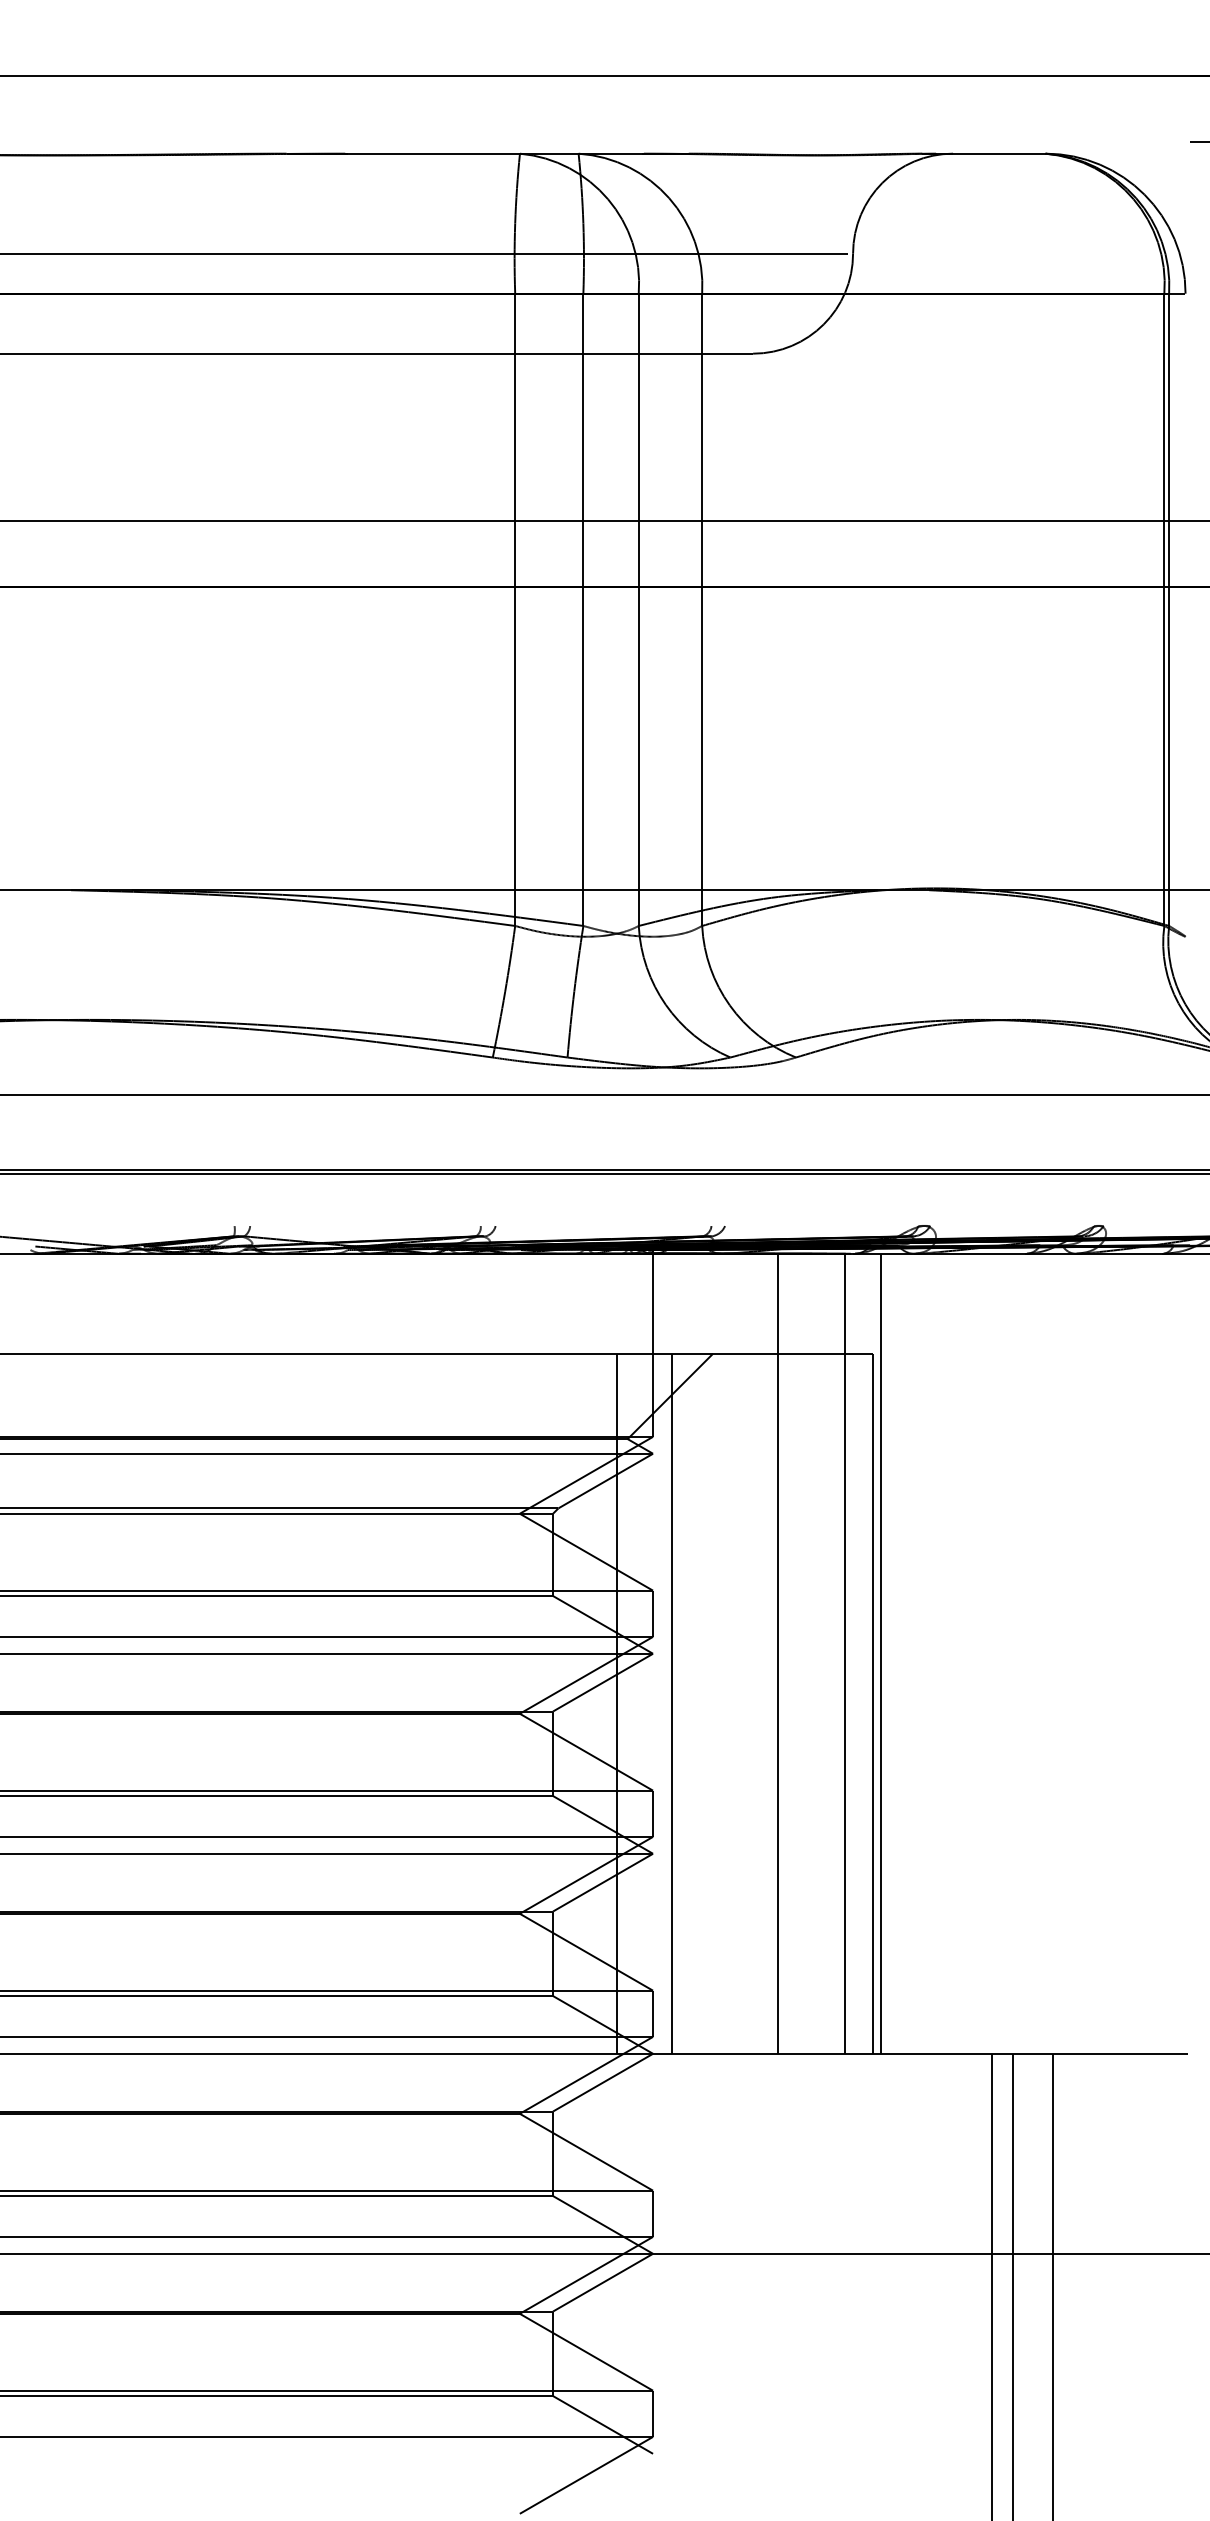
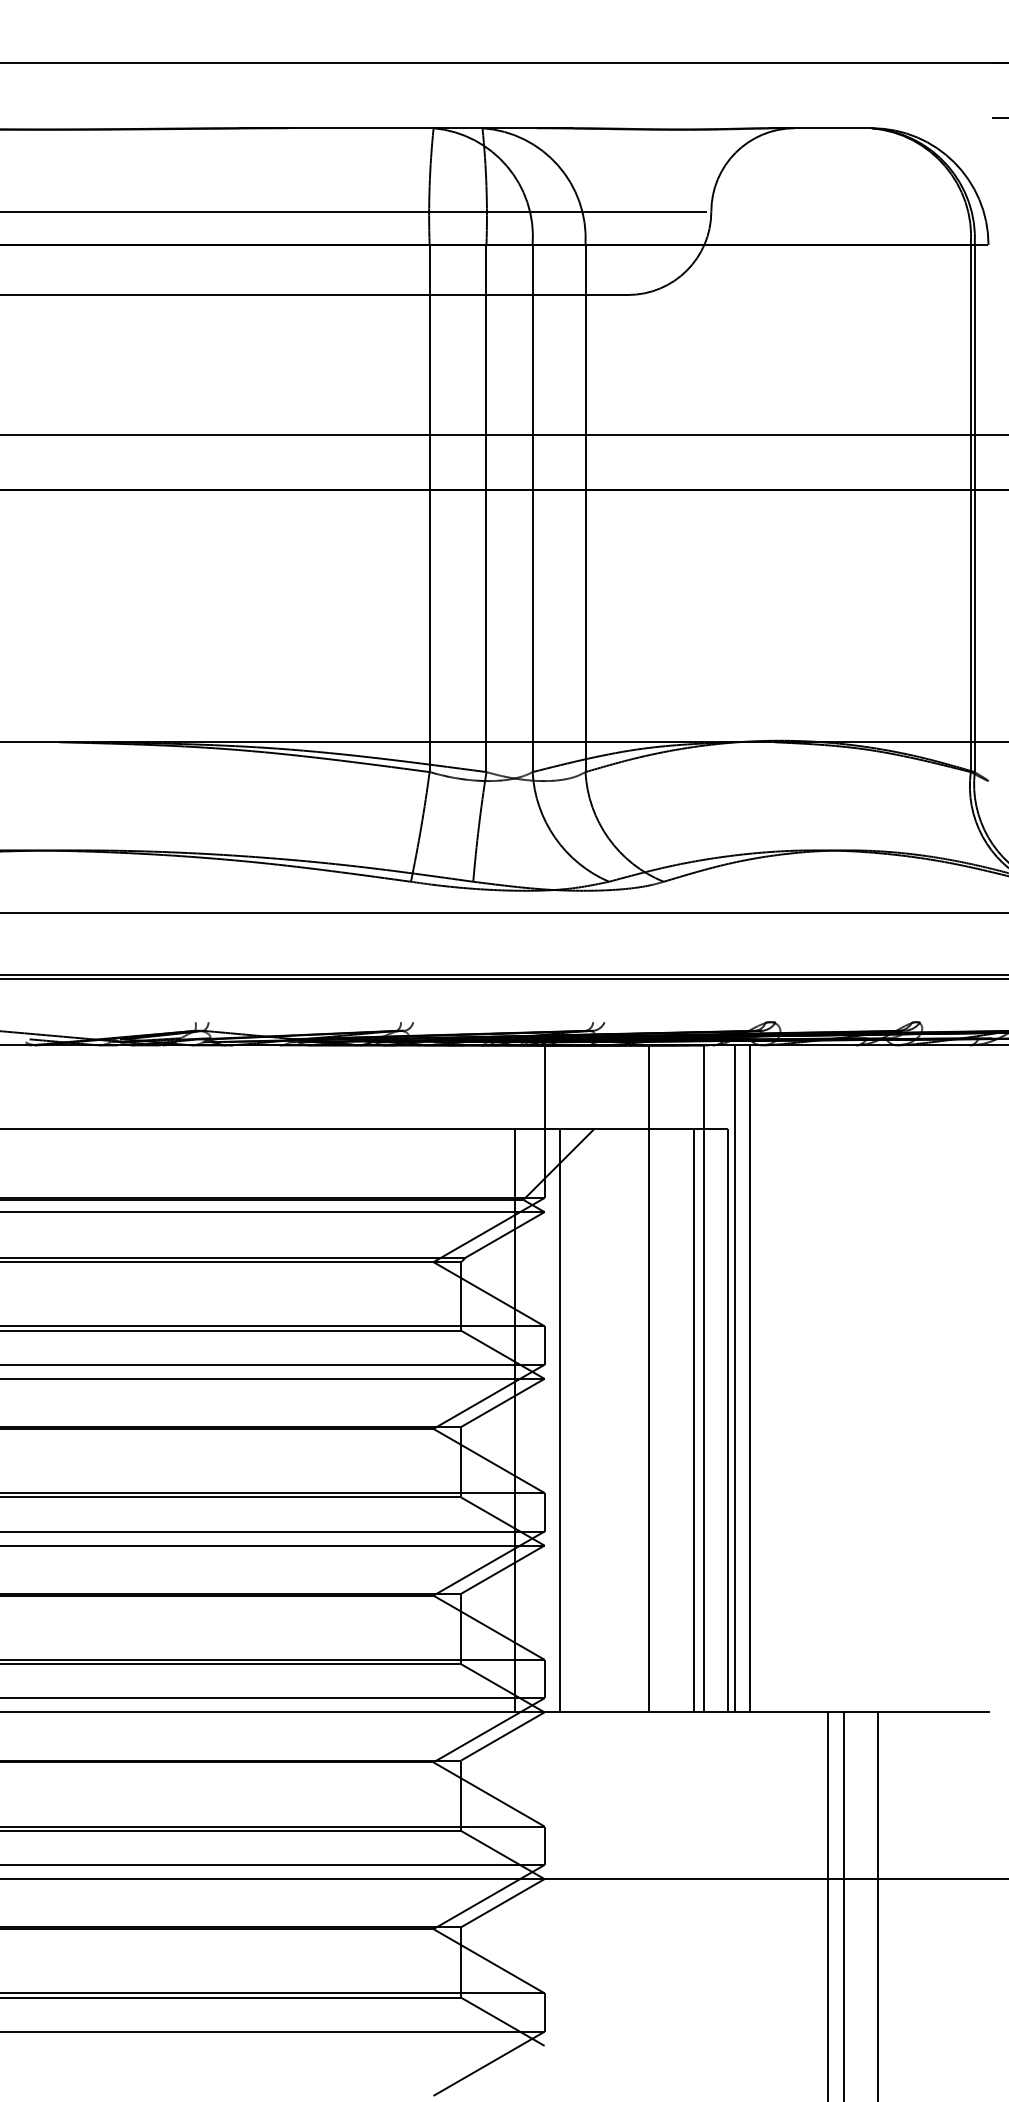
line: (899, 1653) -> (750, 1378), added
line: (832, 1703) -> (694, 1420), added

